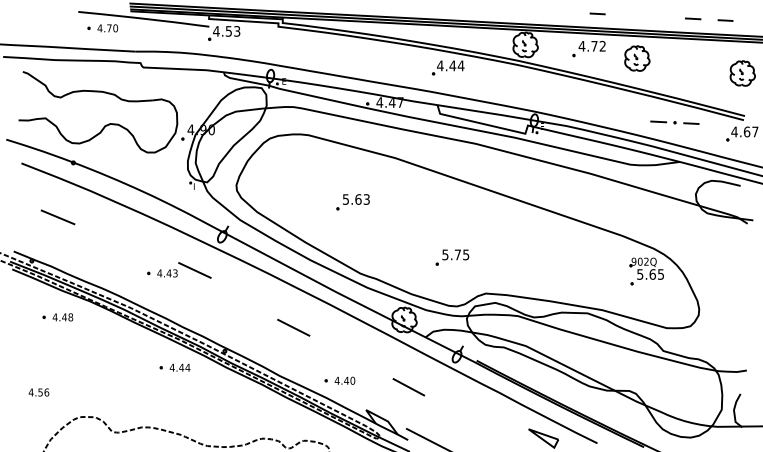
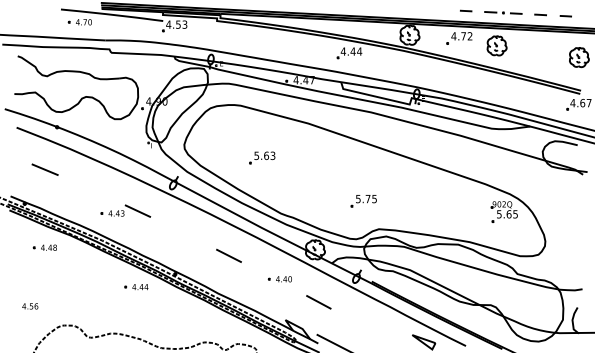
part: (675, 122) -> (503, 12), moved
part: (353, 201) -> (262, 157), moved
part: (451, 258) -> (363, 201), moved
part: (178, 269) -> (125, 210), moved
part: (339, 381) -> (279, 279), moved

